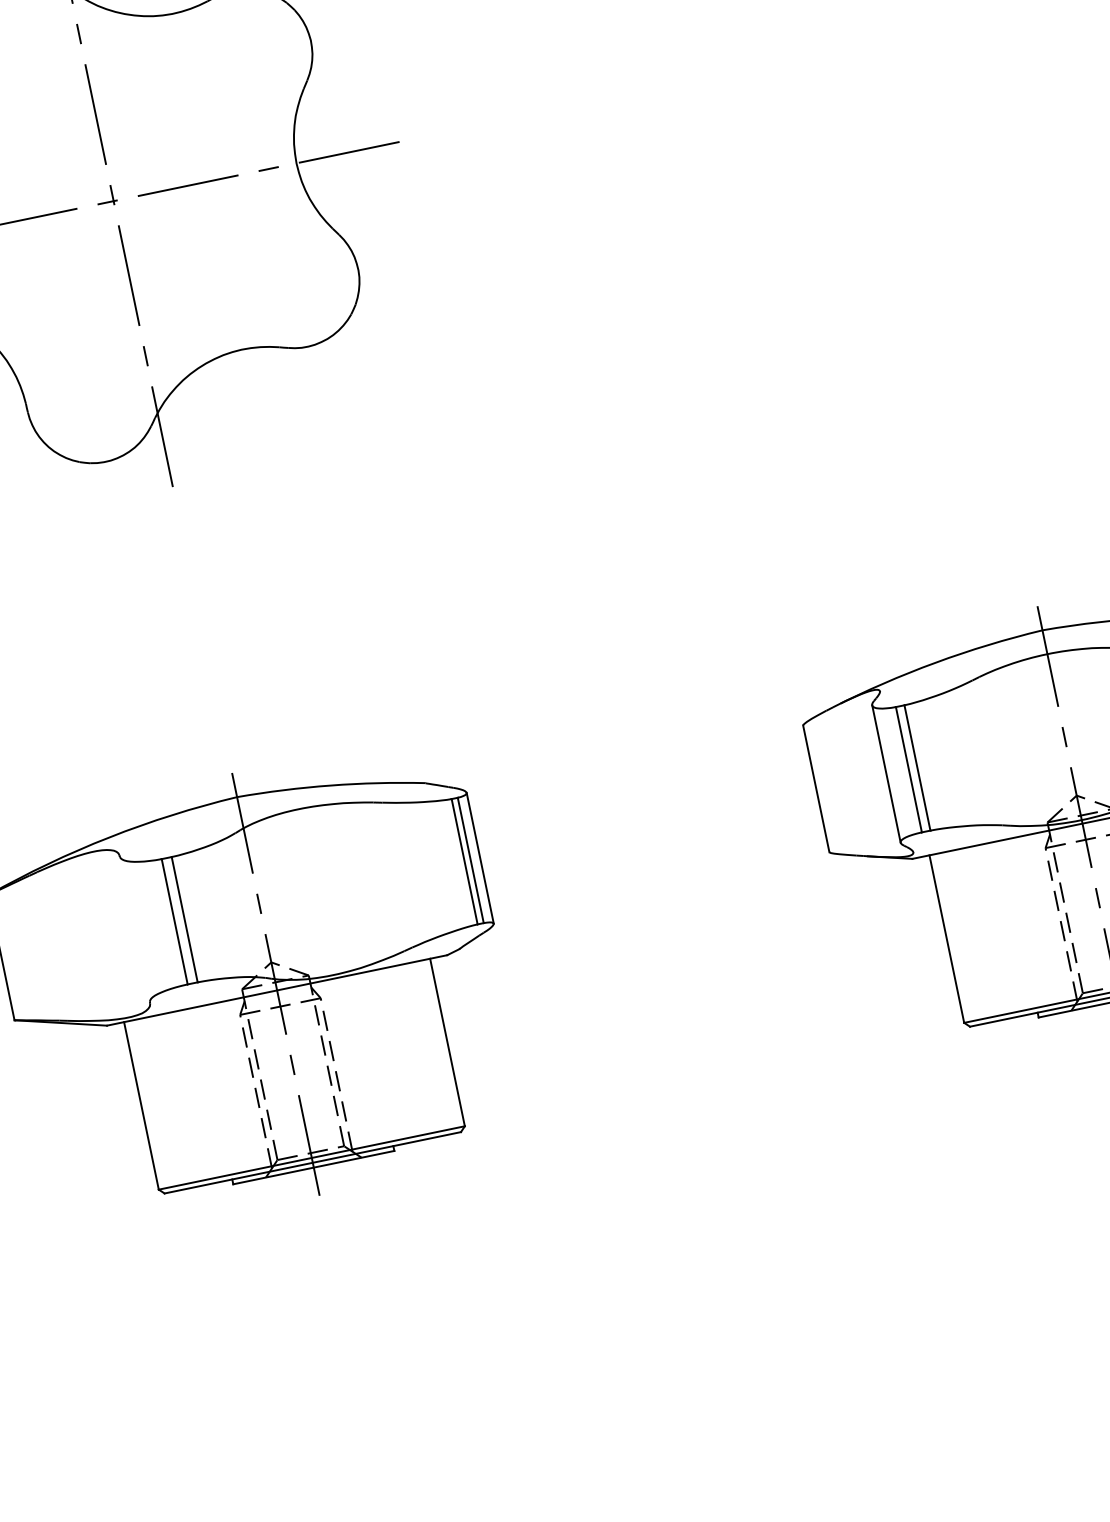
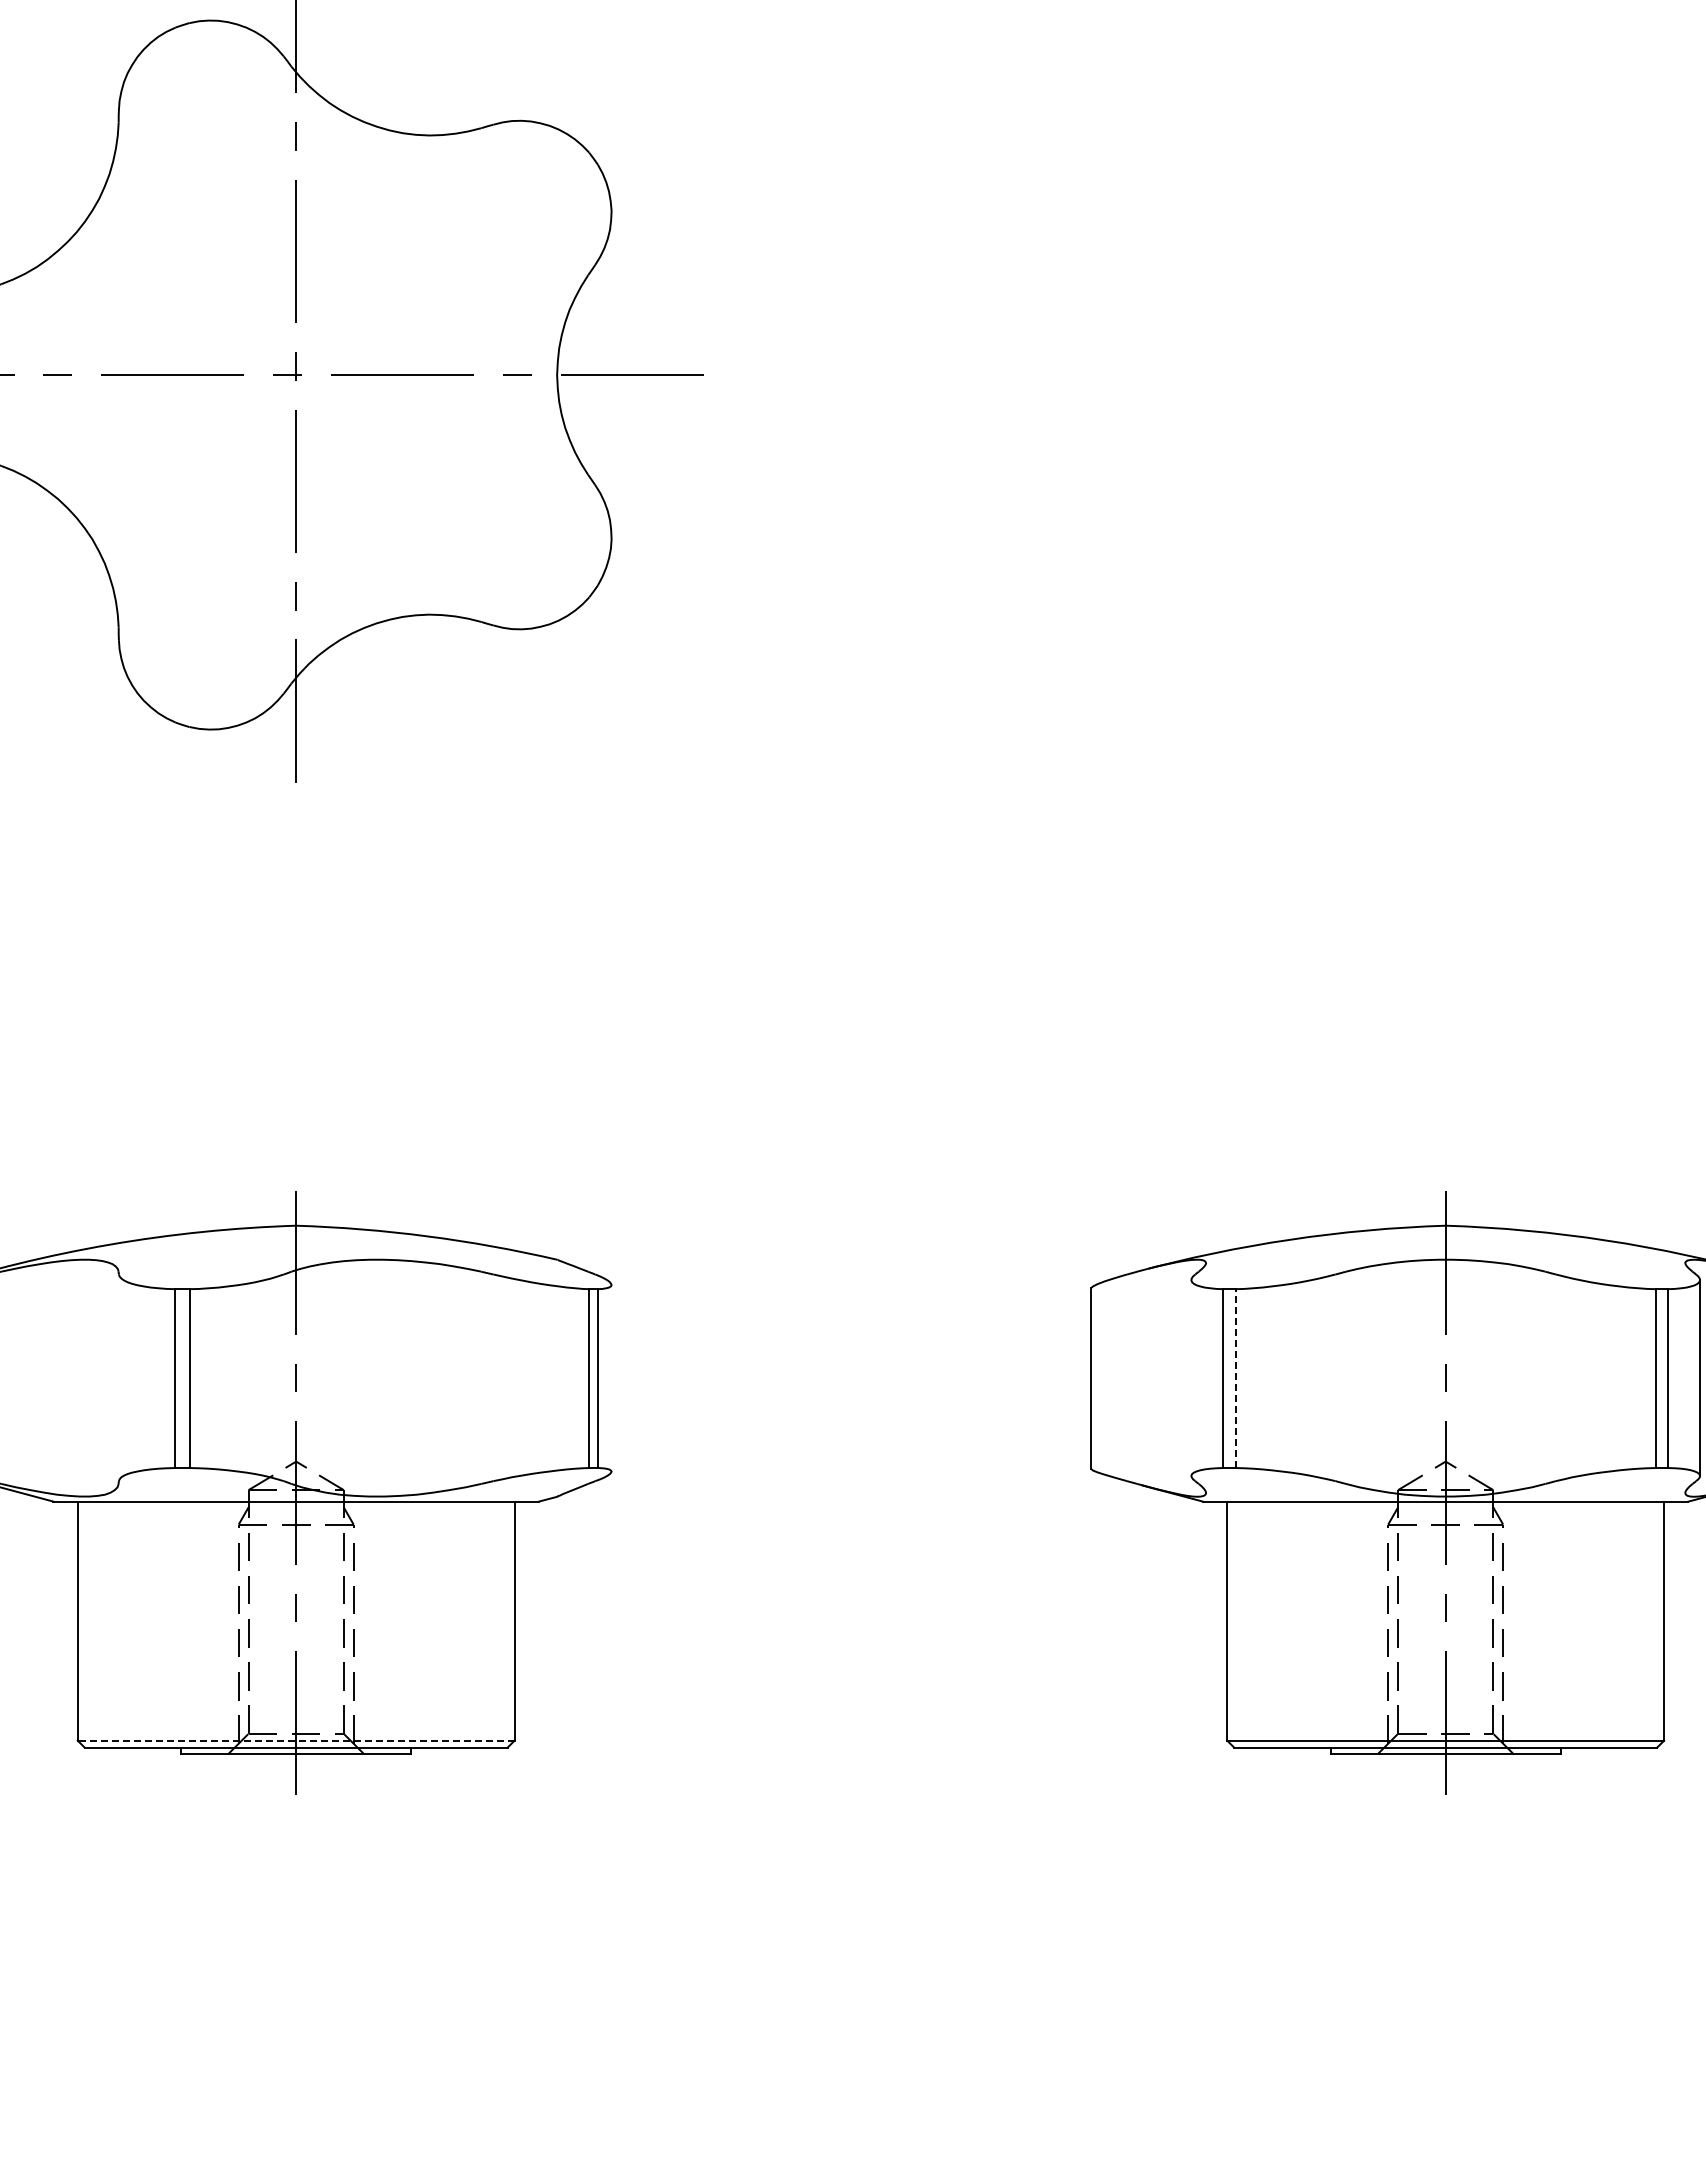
line: (917, 767) -> (1235, 1378), solid -> dashed
line: (886, 774) -> (1191, 1378), removed
line: (480, 858) -> (611, 1378), removed
line: (311, 1157) -> (295, 1740), solid -> dashed

